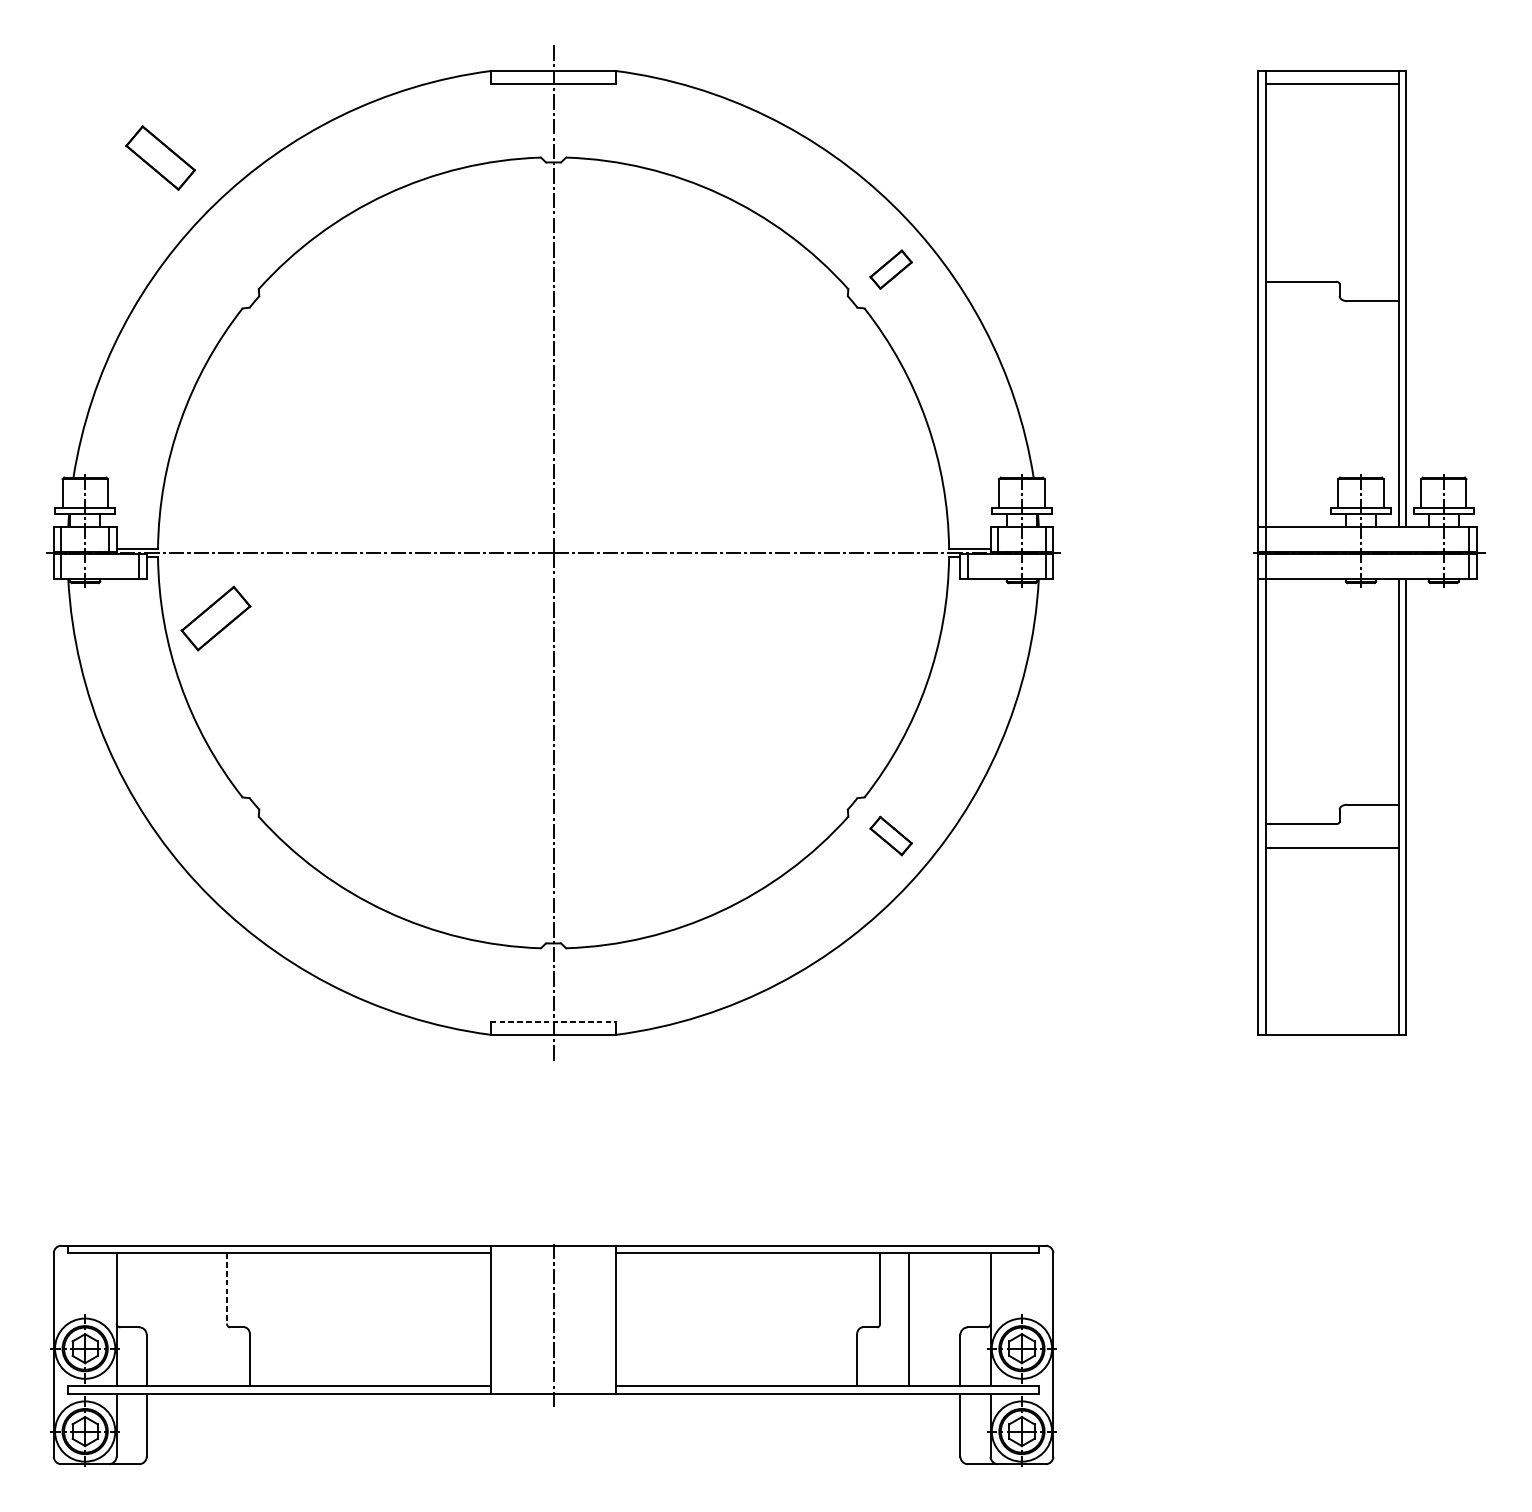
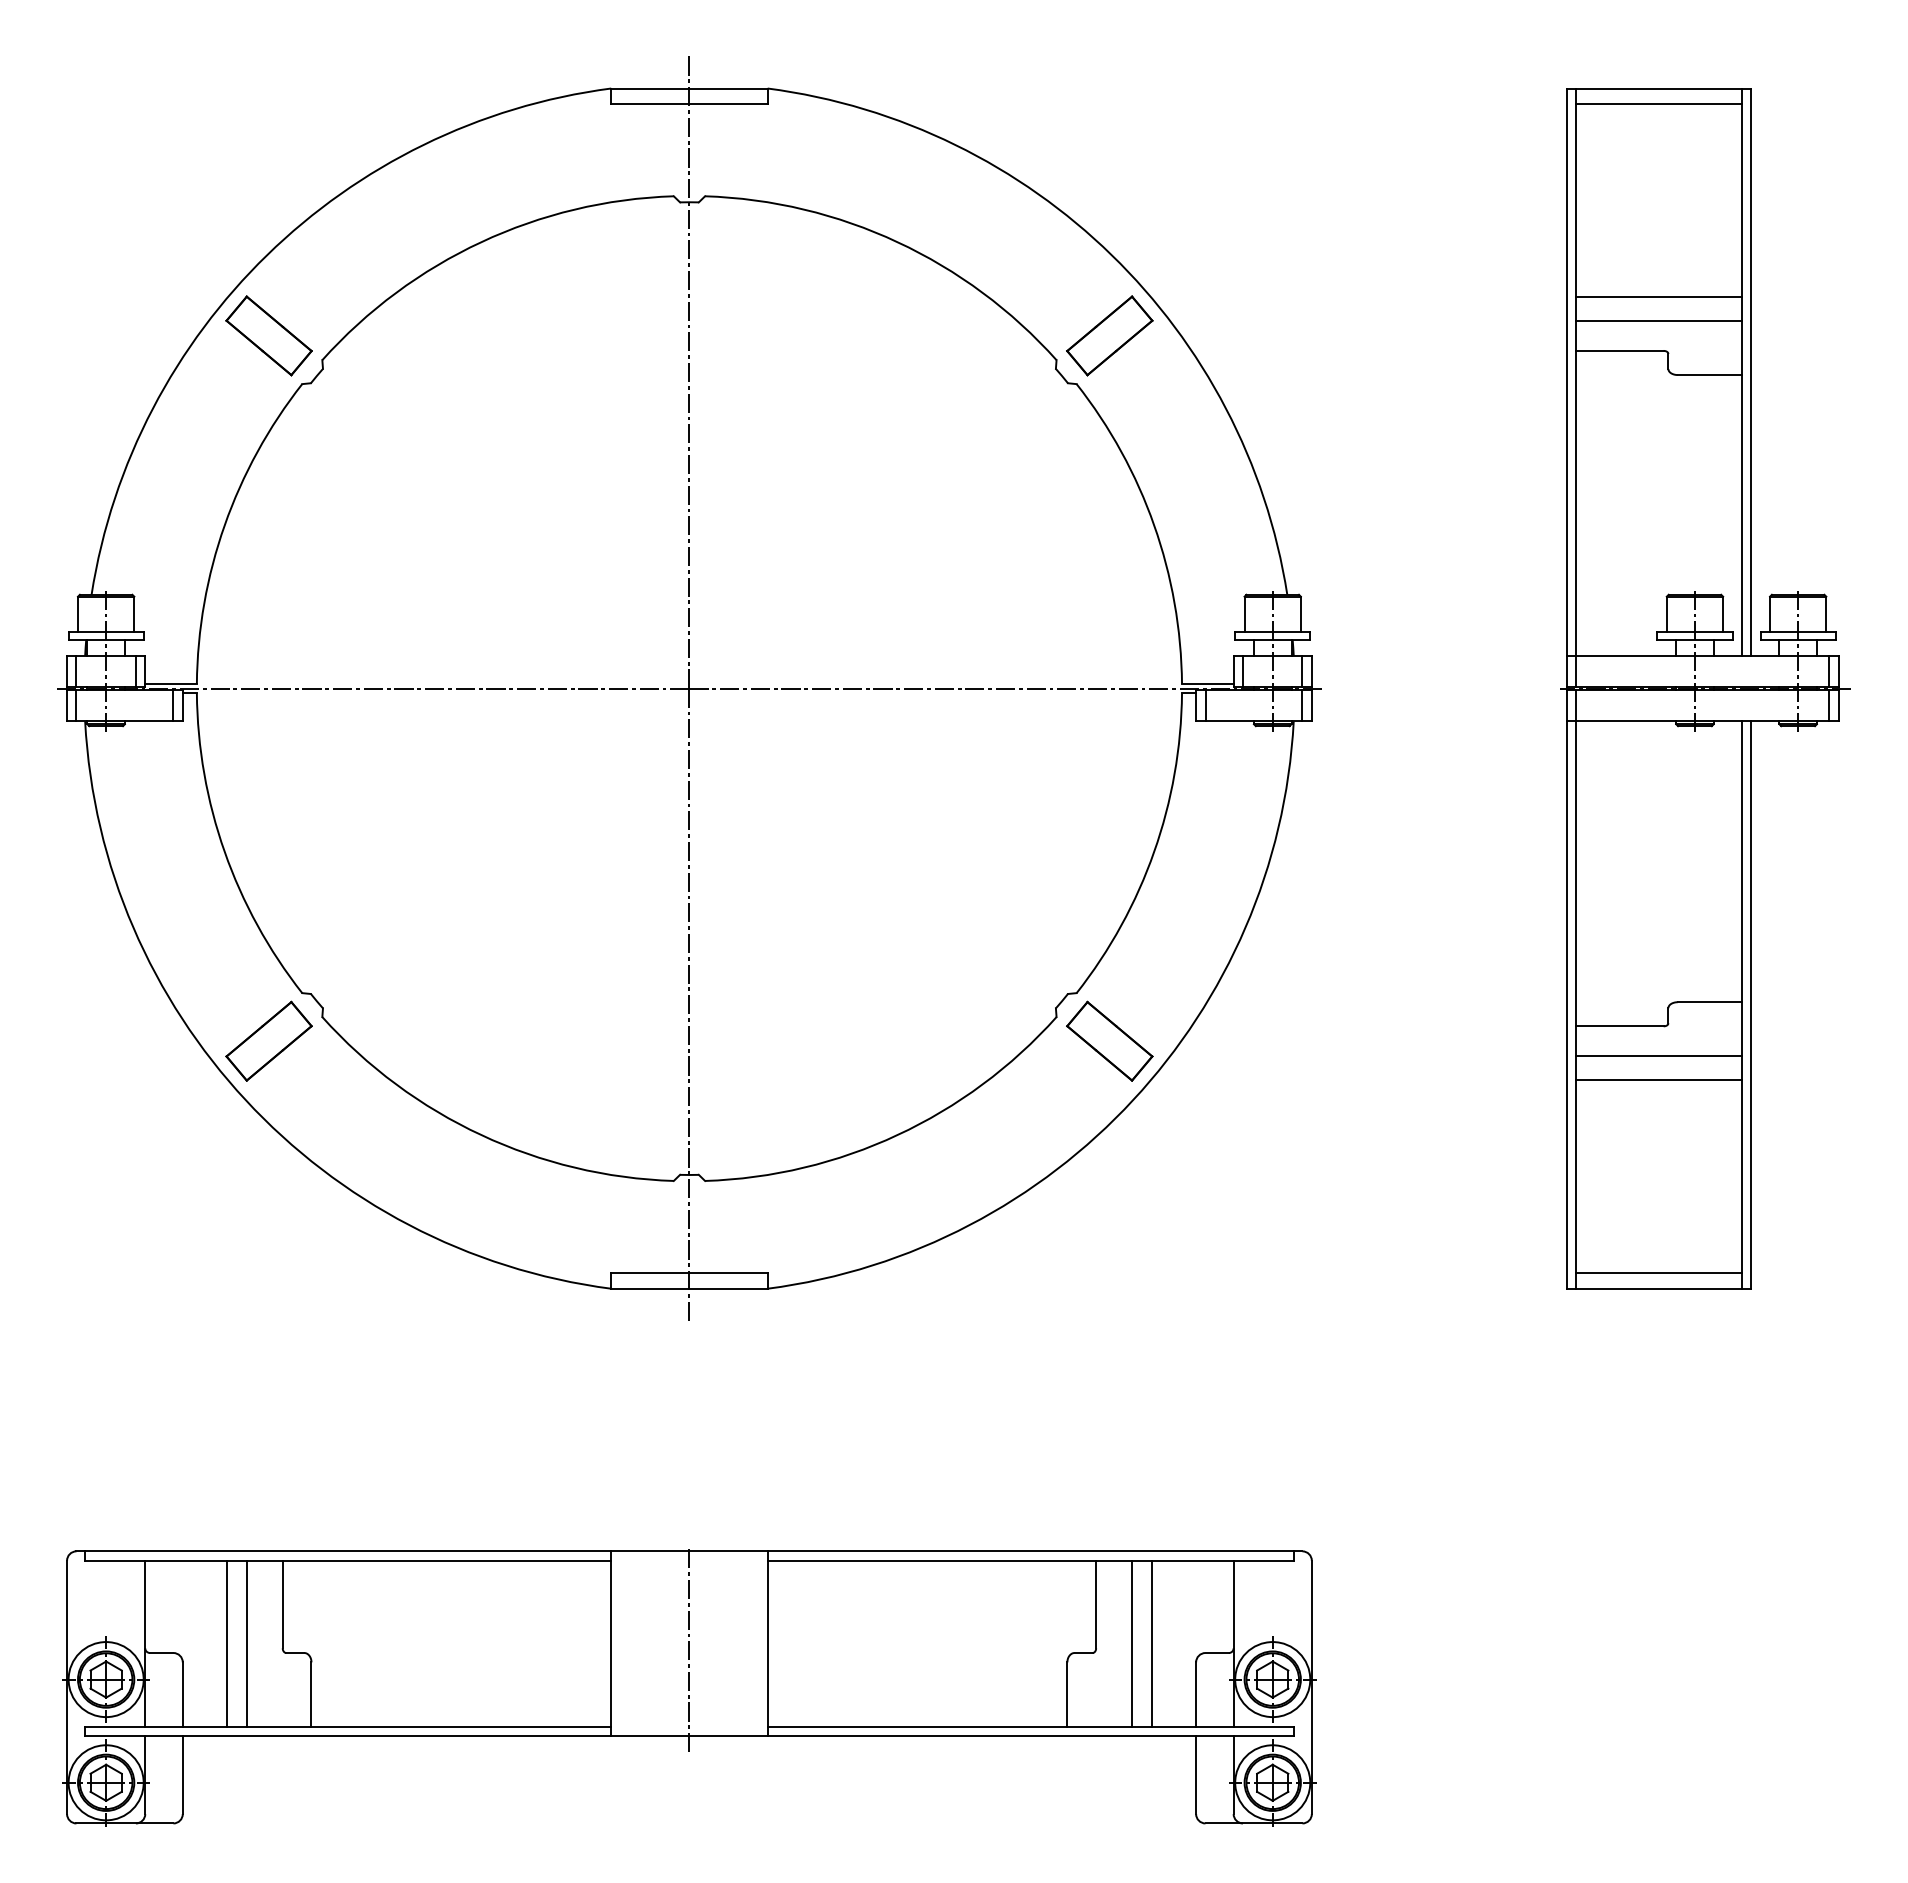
part: (160, 157) -> (268, 335), moved
line: (1331, 238) -> (1658, 296), added
line: (1331, 257) -> (1658, 320), added
part: (890, 269) -> (1109, 335), size x1.67
part: (215, 617) -> (268, 1040), moved
part: (890, 835) -> (1109, 1040), size x1.67
line: (1331, 867) -> (1658, 1080), added
line: (553, 1022) -> (689, 1273), dashed -> solid
line: (1331, 1022) -> (1658, 1273), added
line: (226, 1288) -> (282, 1604), dashed -> solid
line: (181, 1319) -> (226, 1643), added
line: (197, 1319) -> (246, 1643), added
line: (925, 1319) -> (1152, 1643), added

